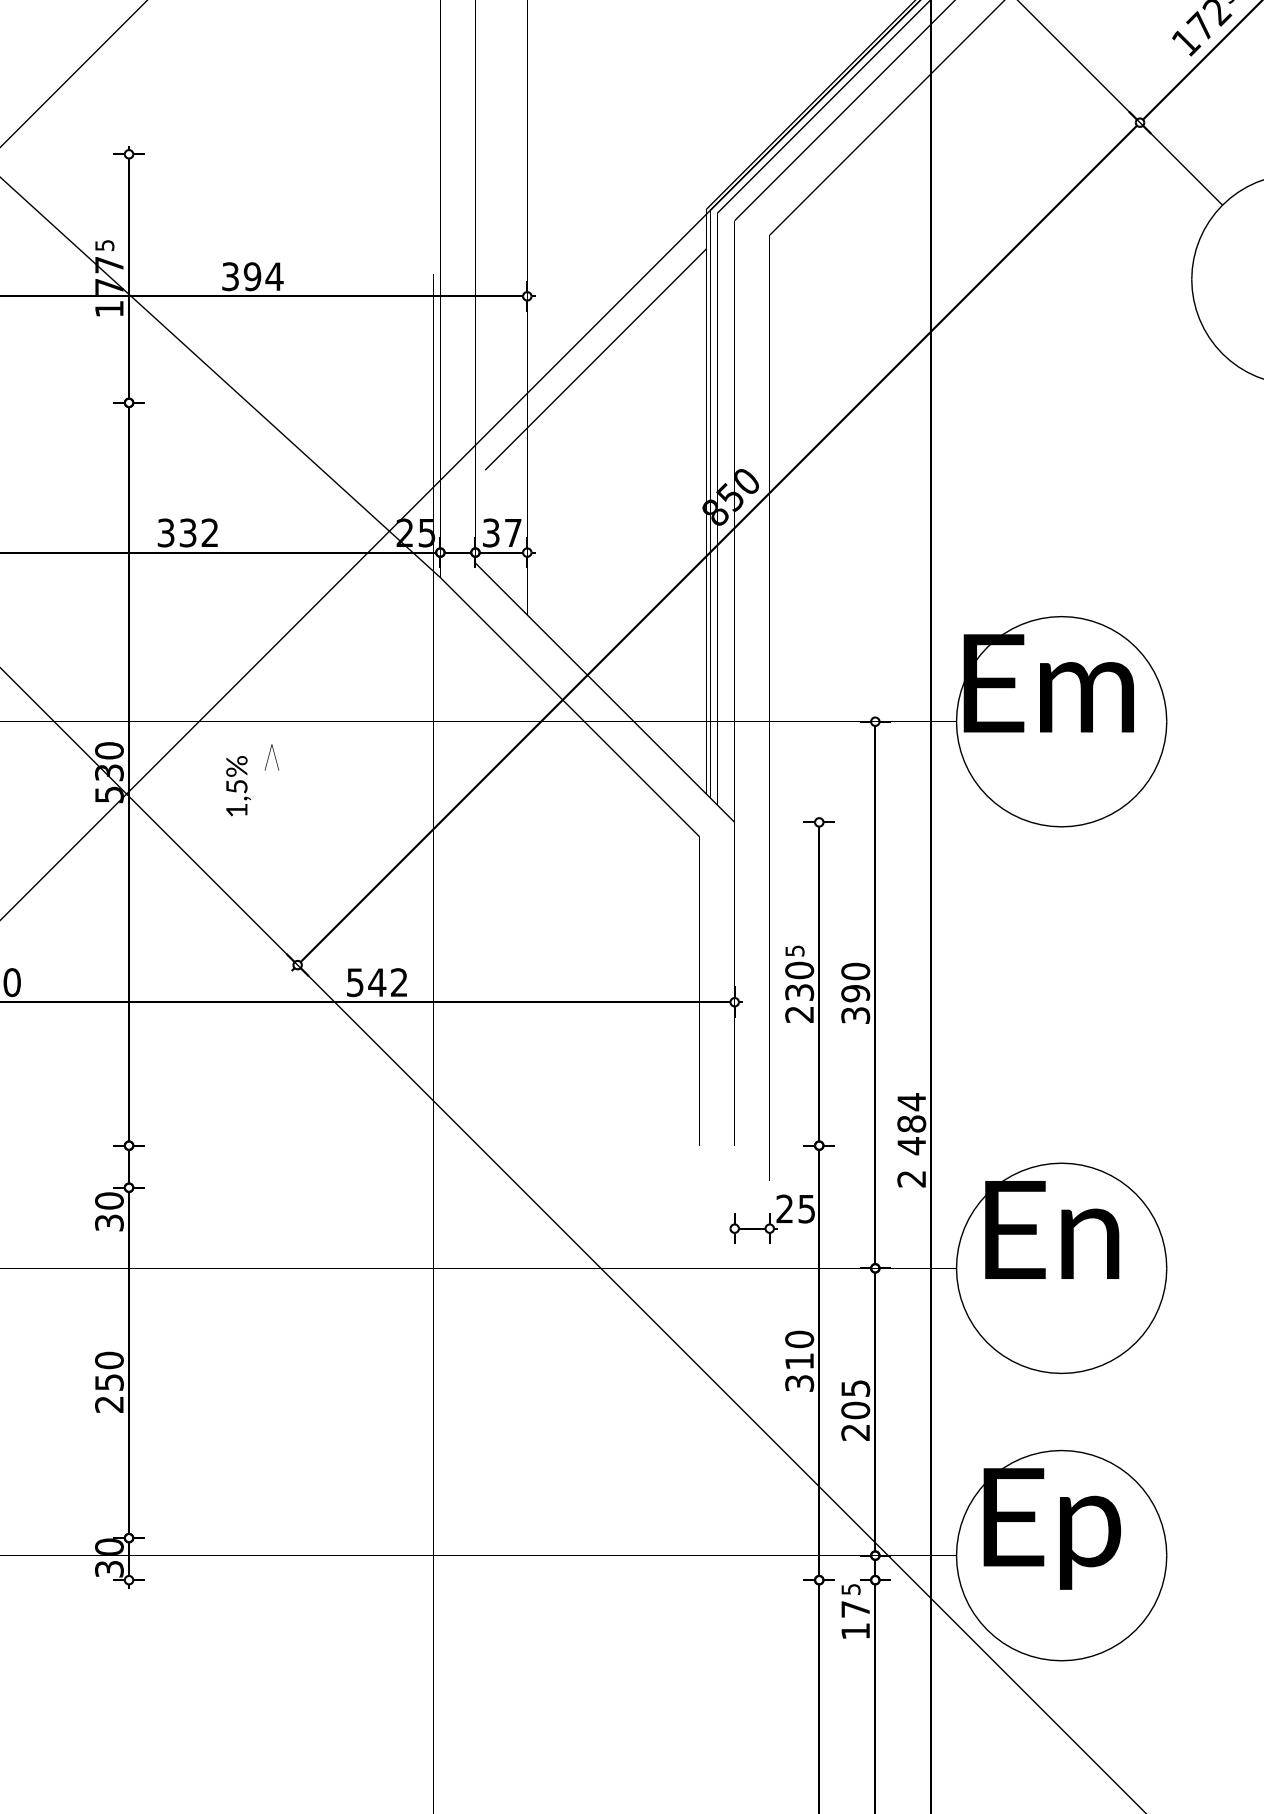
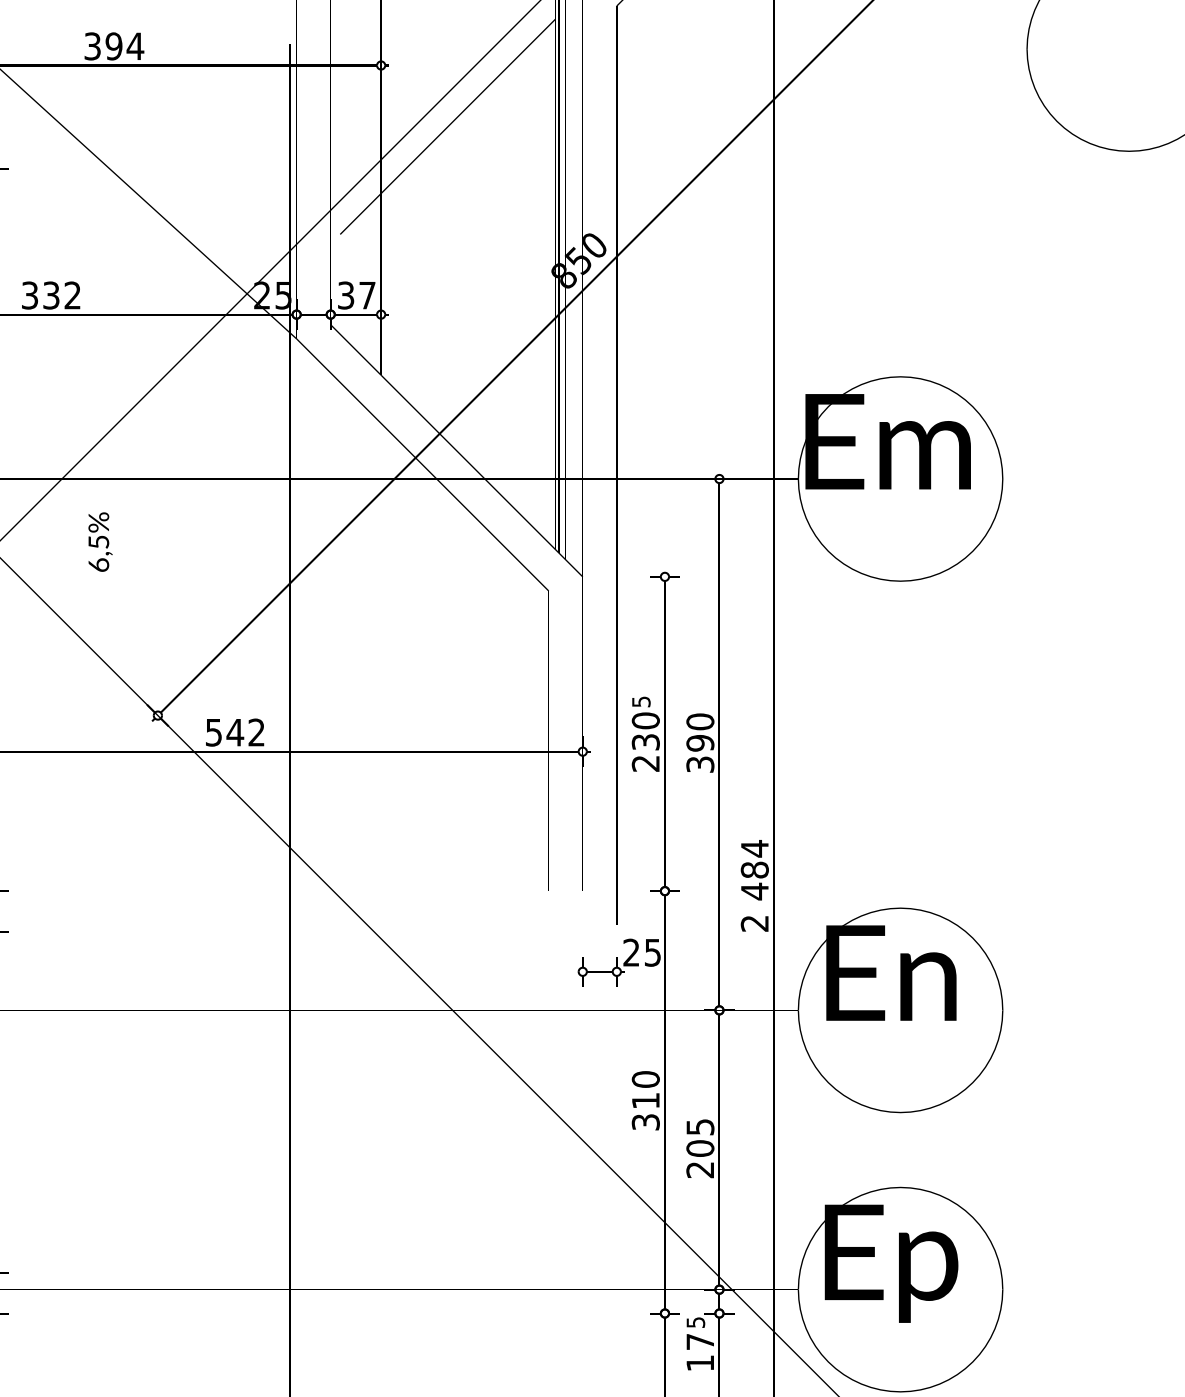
part: (271, 757) -> (132, 513), removed
text: (236, 810) -> (98, 565), 1,5% -> 6,5%

